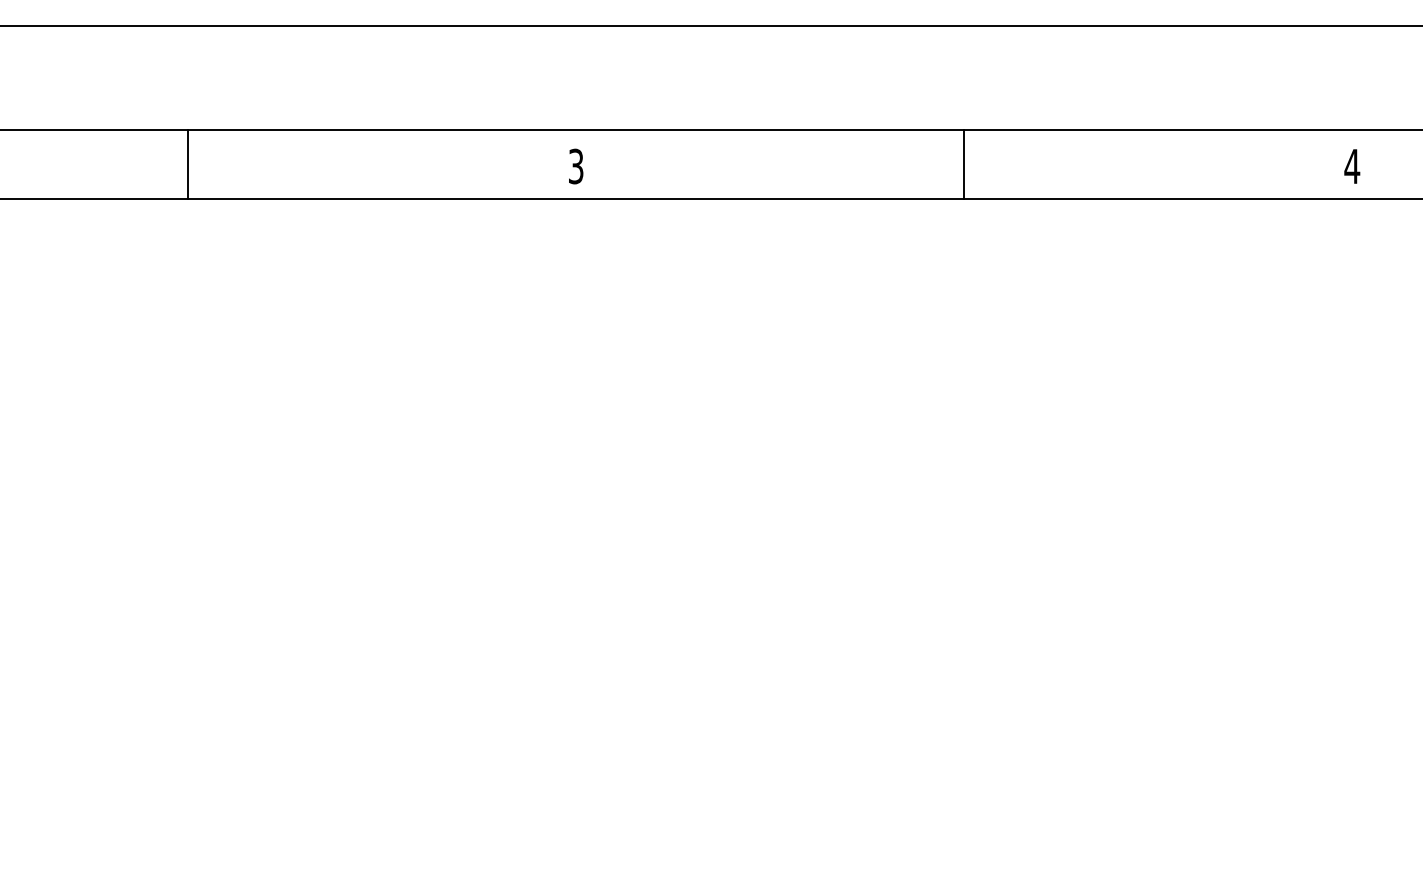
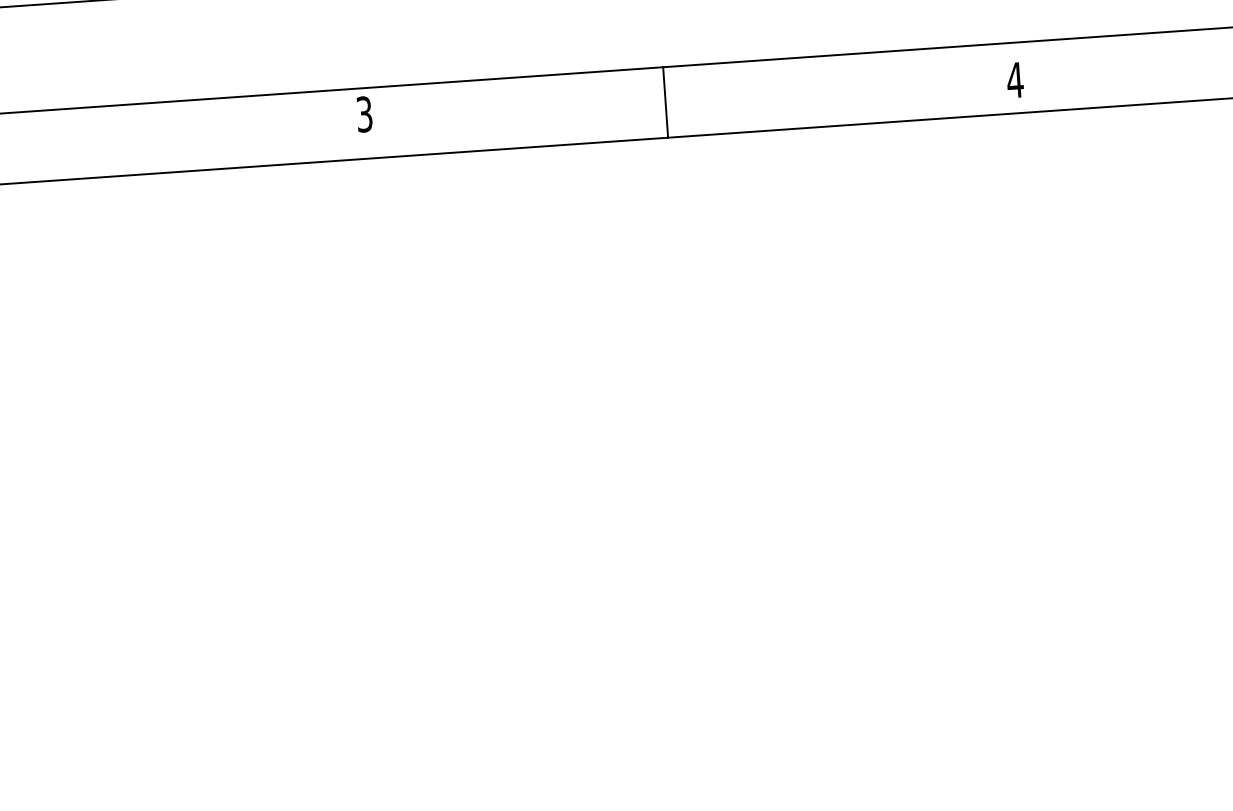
line: (964, 163) -> (665, 101), moved
text: (576, 166) -> (364, 114), moved
text: (1352, 166) -> (1015, 80), moved

